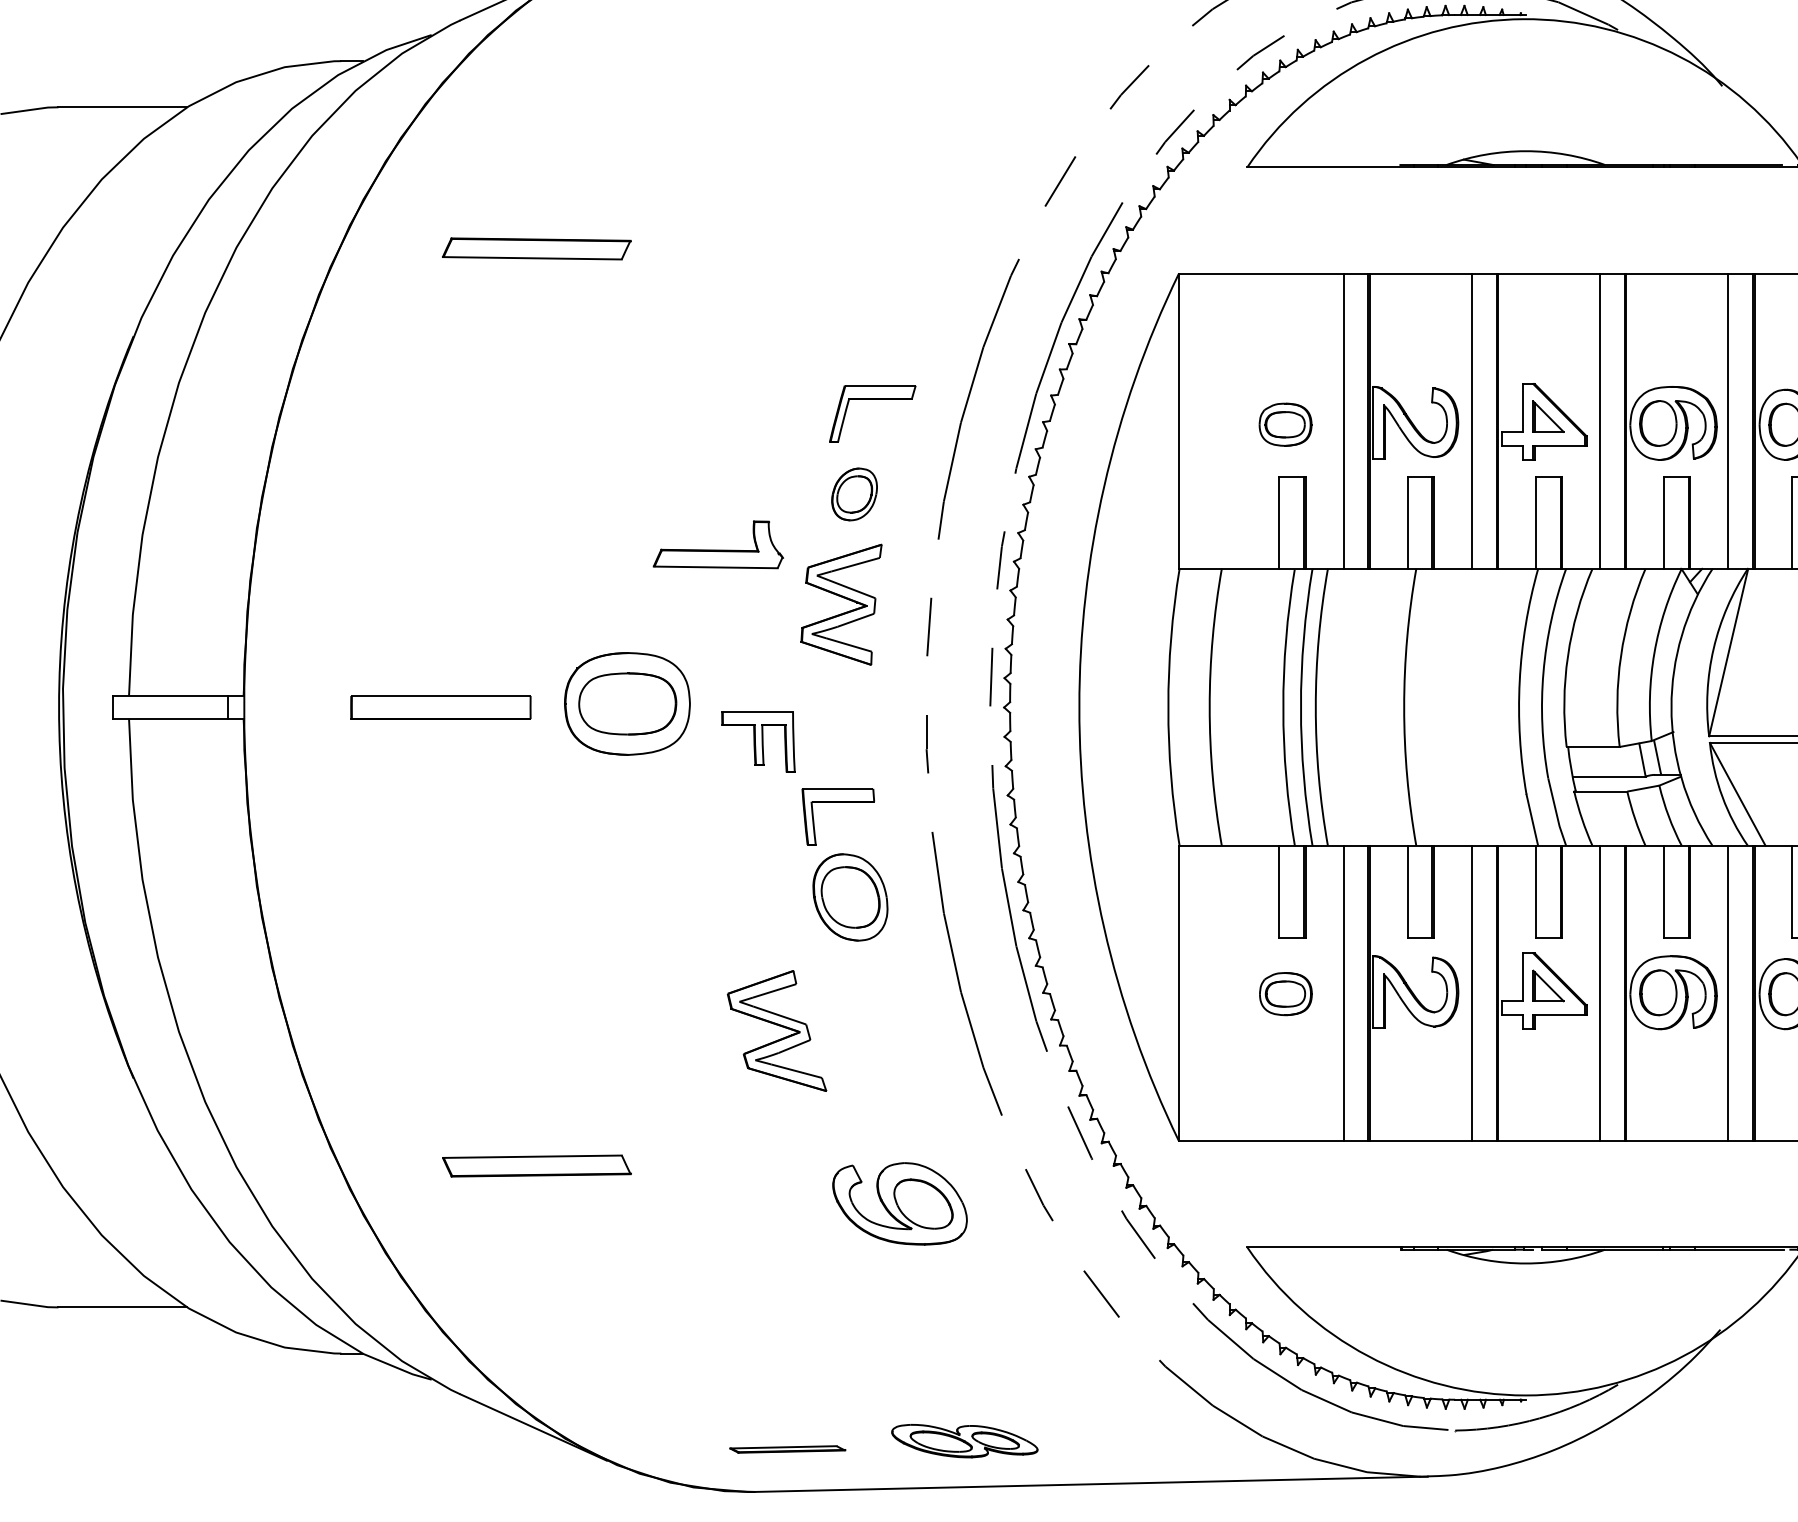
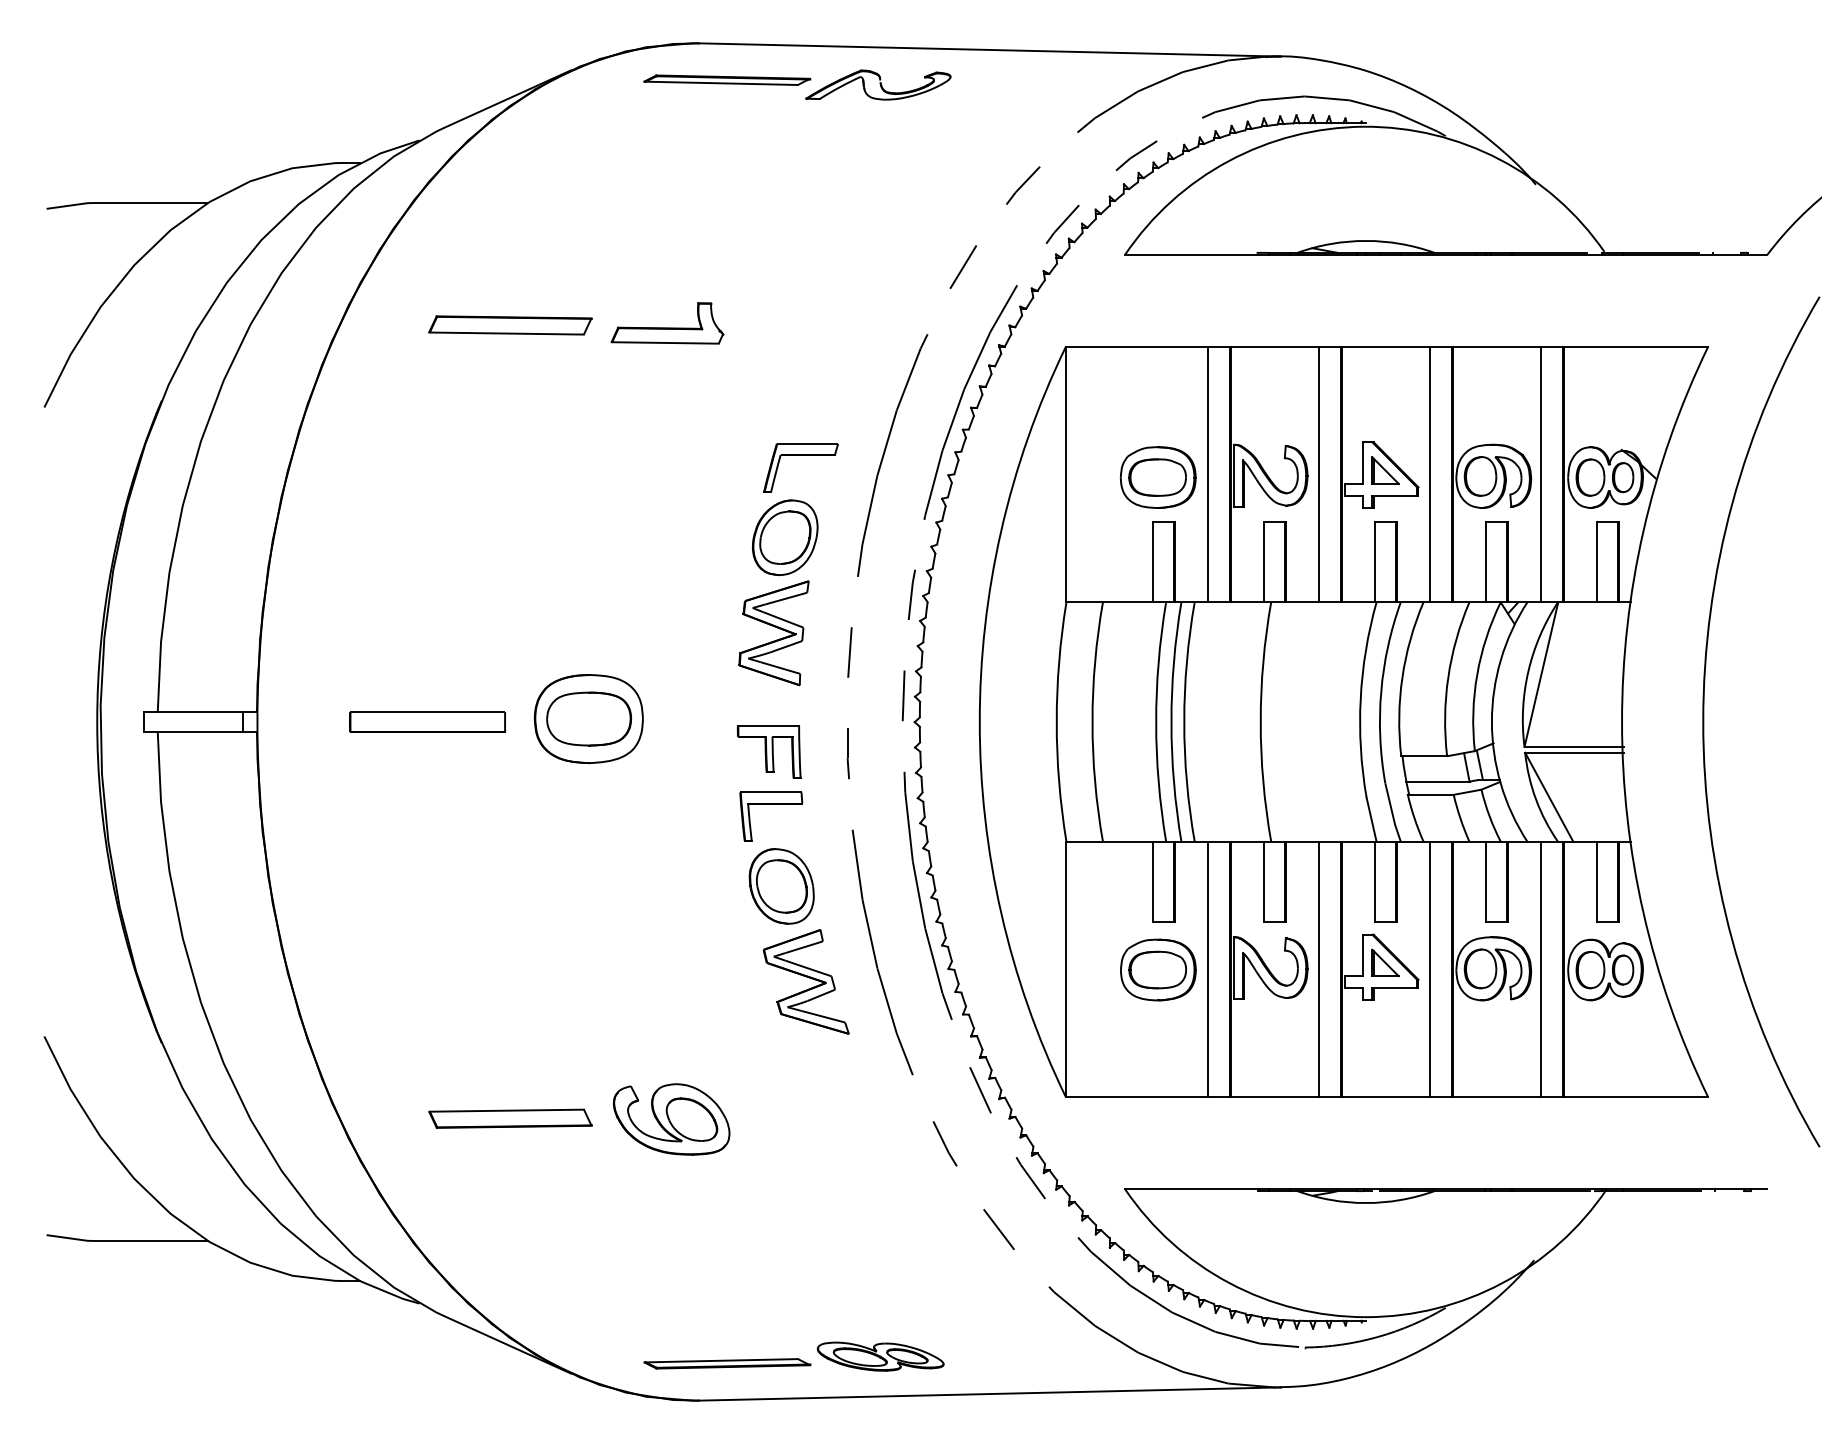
part: (1284, 424) -> (1157, 477), size x1.67
part: (854, 494) -> (785, 537), size x1.67
part: (718, 544) -> (667, 323), moved
part: (757, 741) -> (768, 751), moved
part: (1286, 993) -> (1158, 969), size x1.67
part: (776, 1030) -> (805, 981), moved
part: (899, 1203) -> (671, 1119), moved
part: (787, 1449) -> (727, 1363), size x1.67

